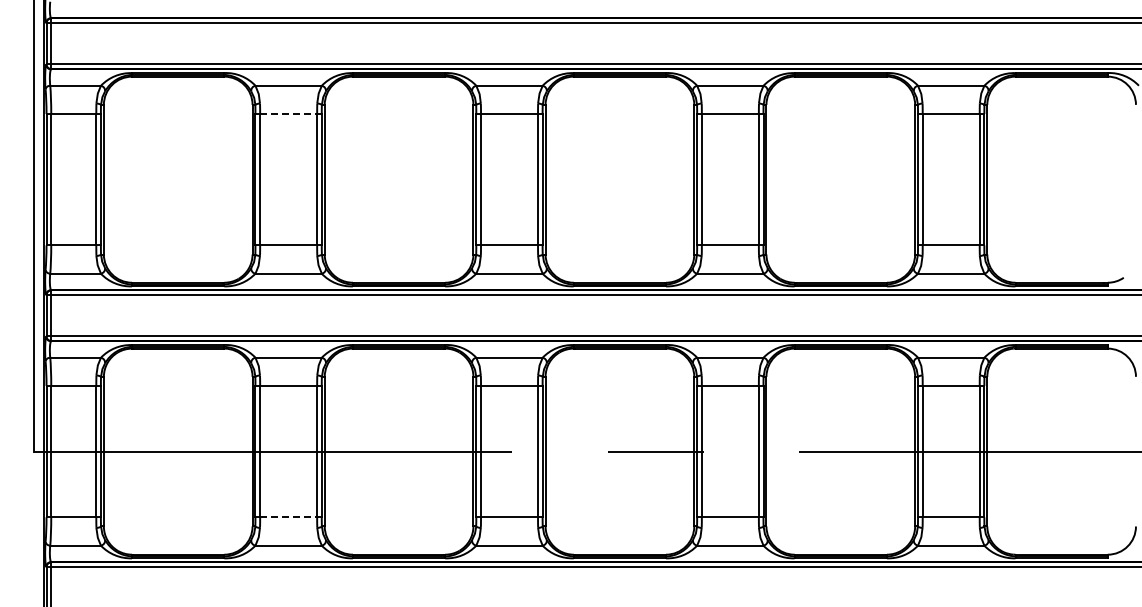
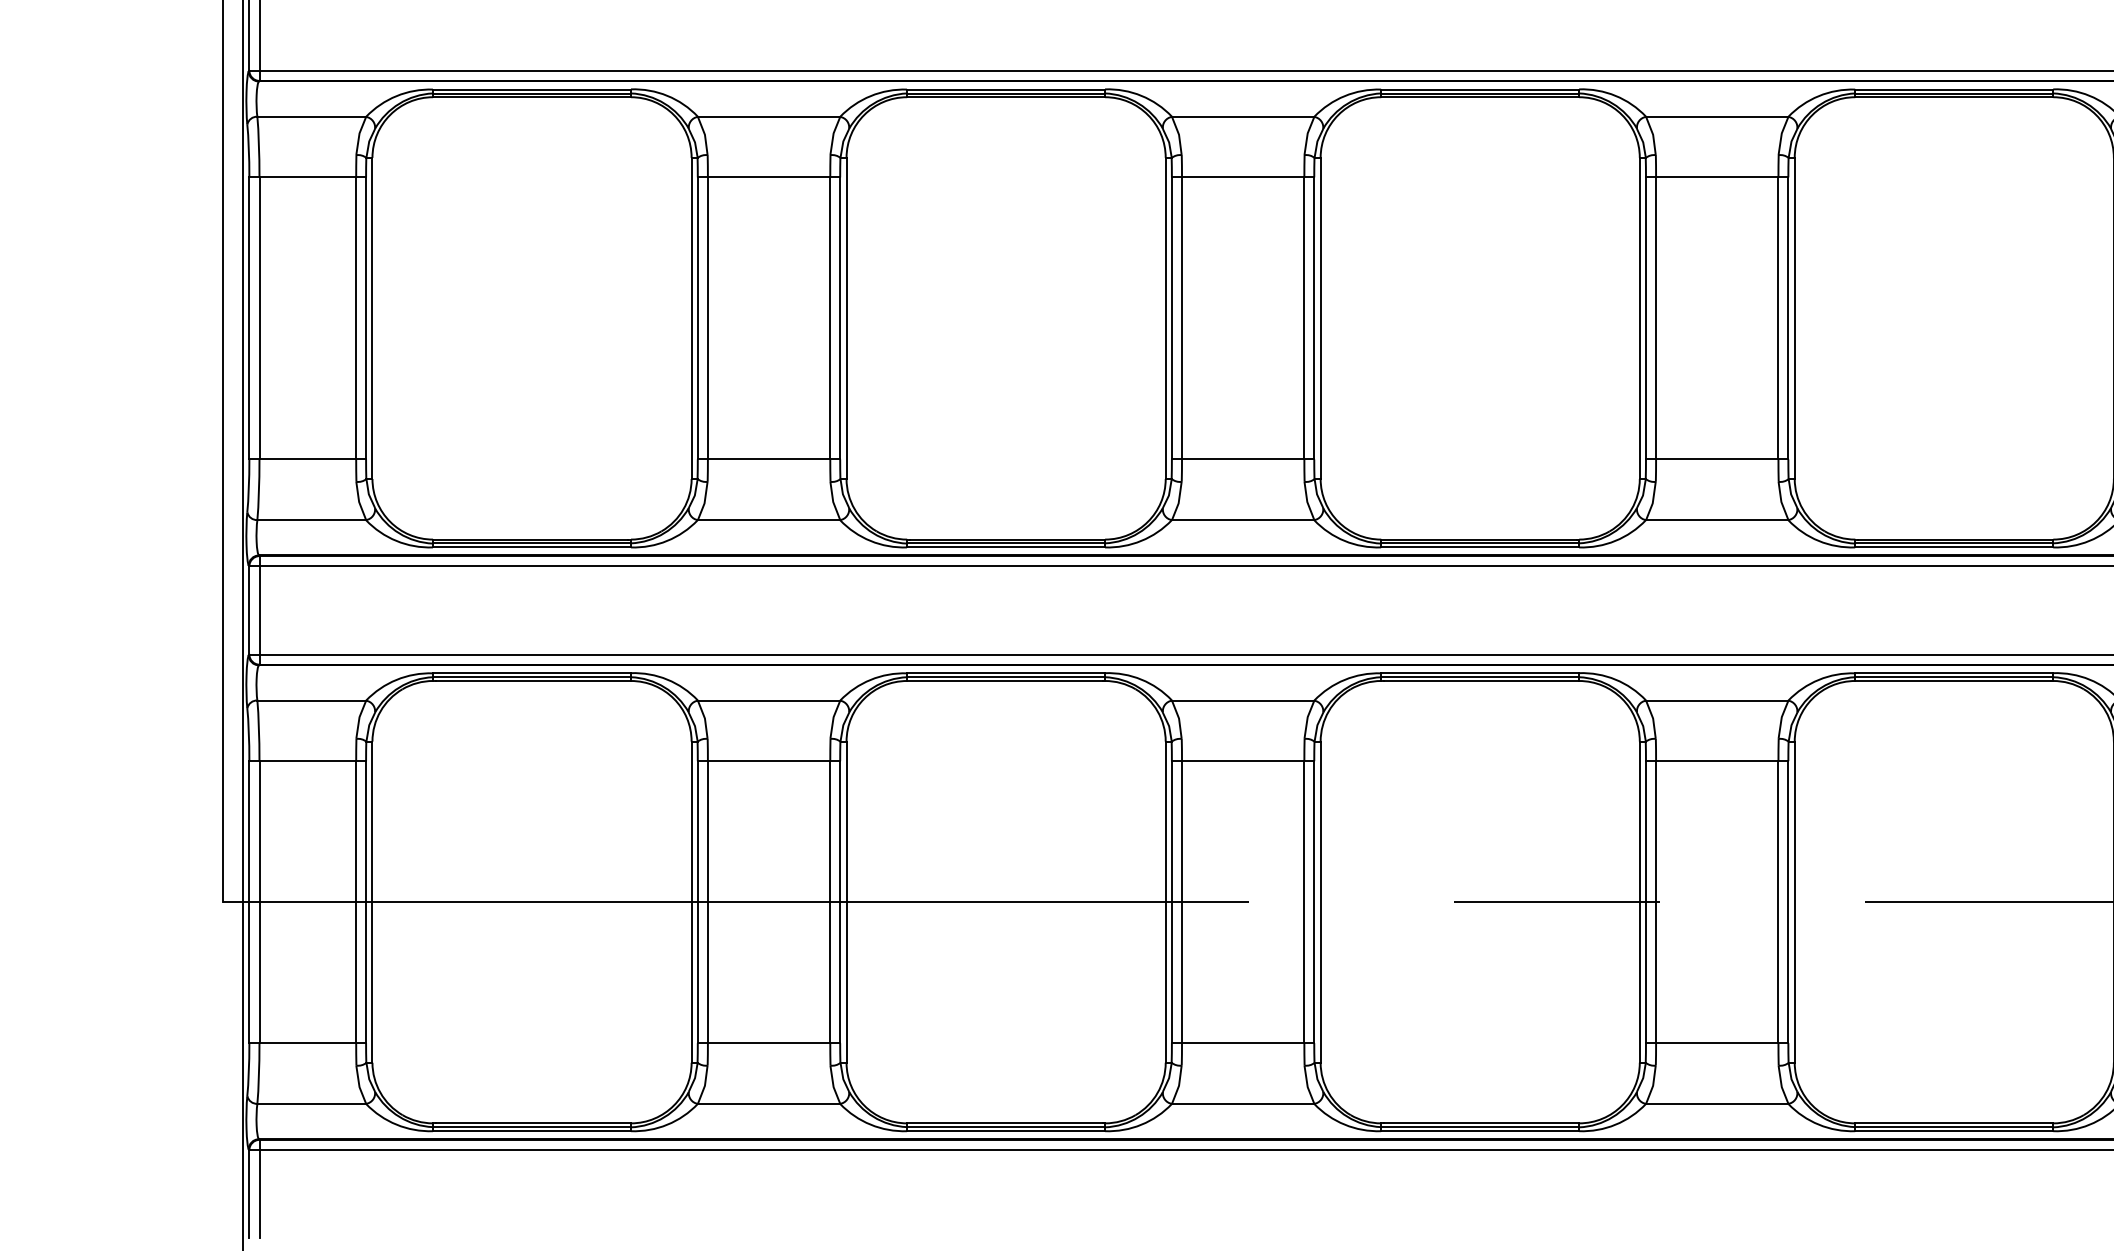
line: (289, 114) -> (770, 178), dashed -> solid
line: (289, 517) -> (770, 1043), dashed -> solid

